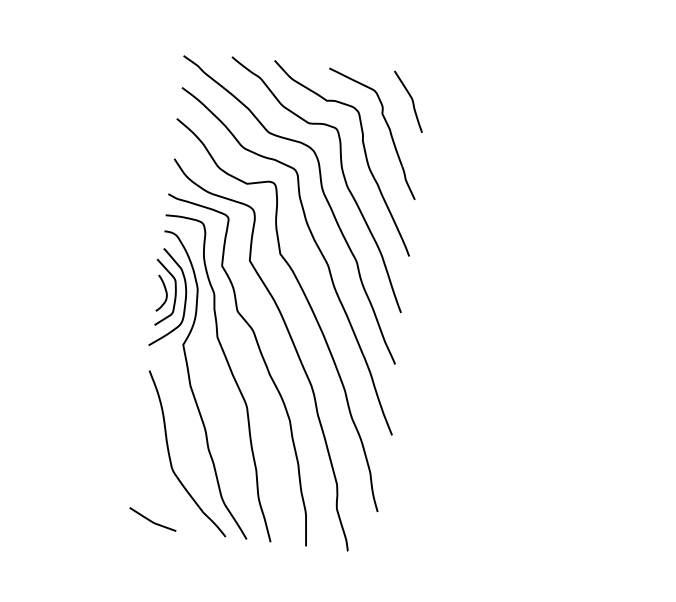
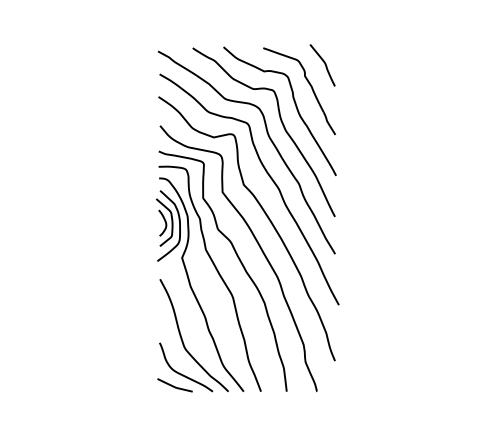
curve: (166, 505) -> (183, 374), added

